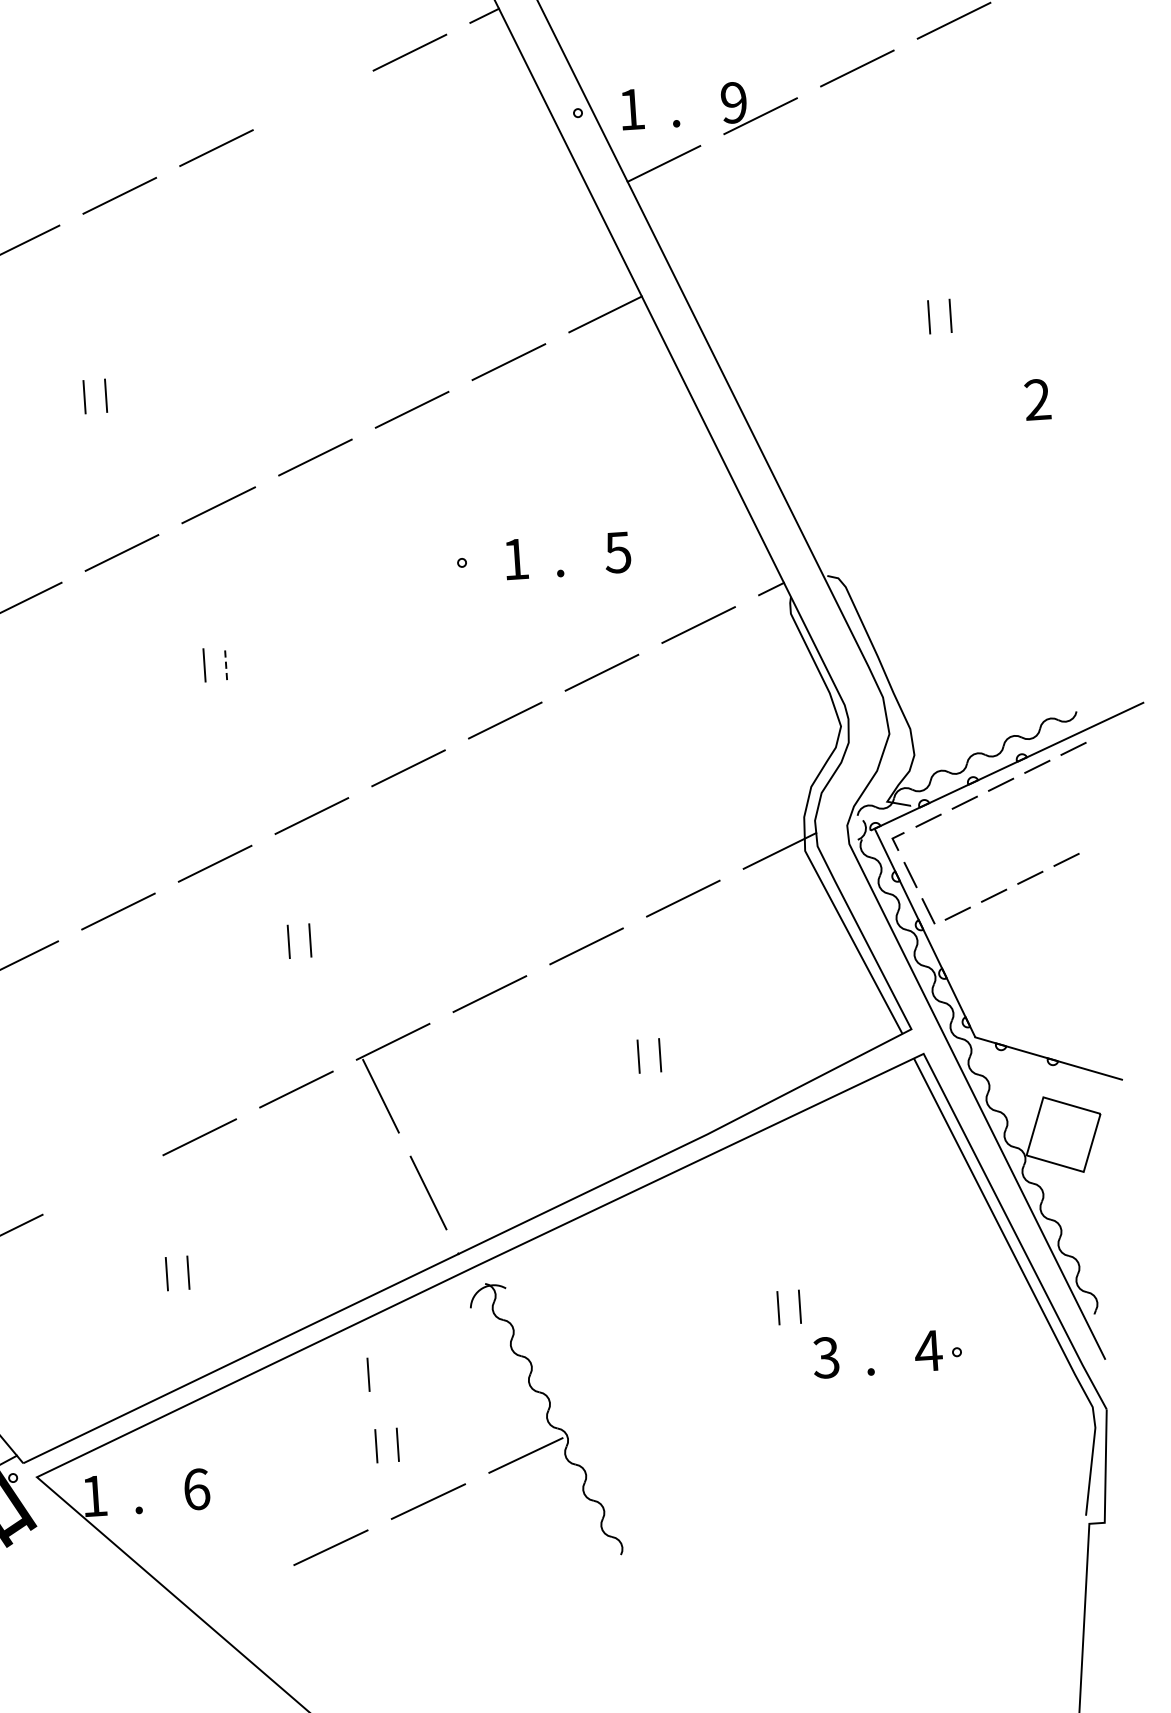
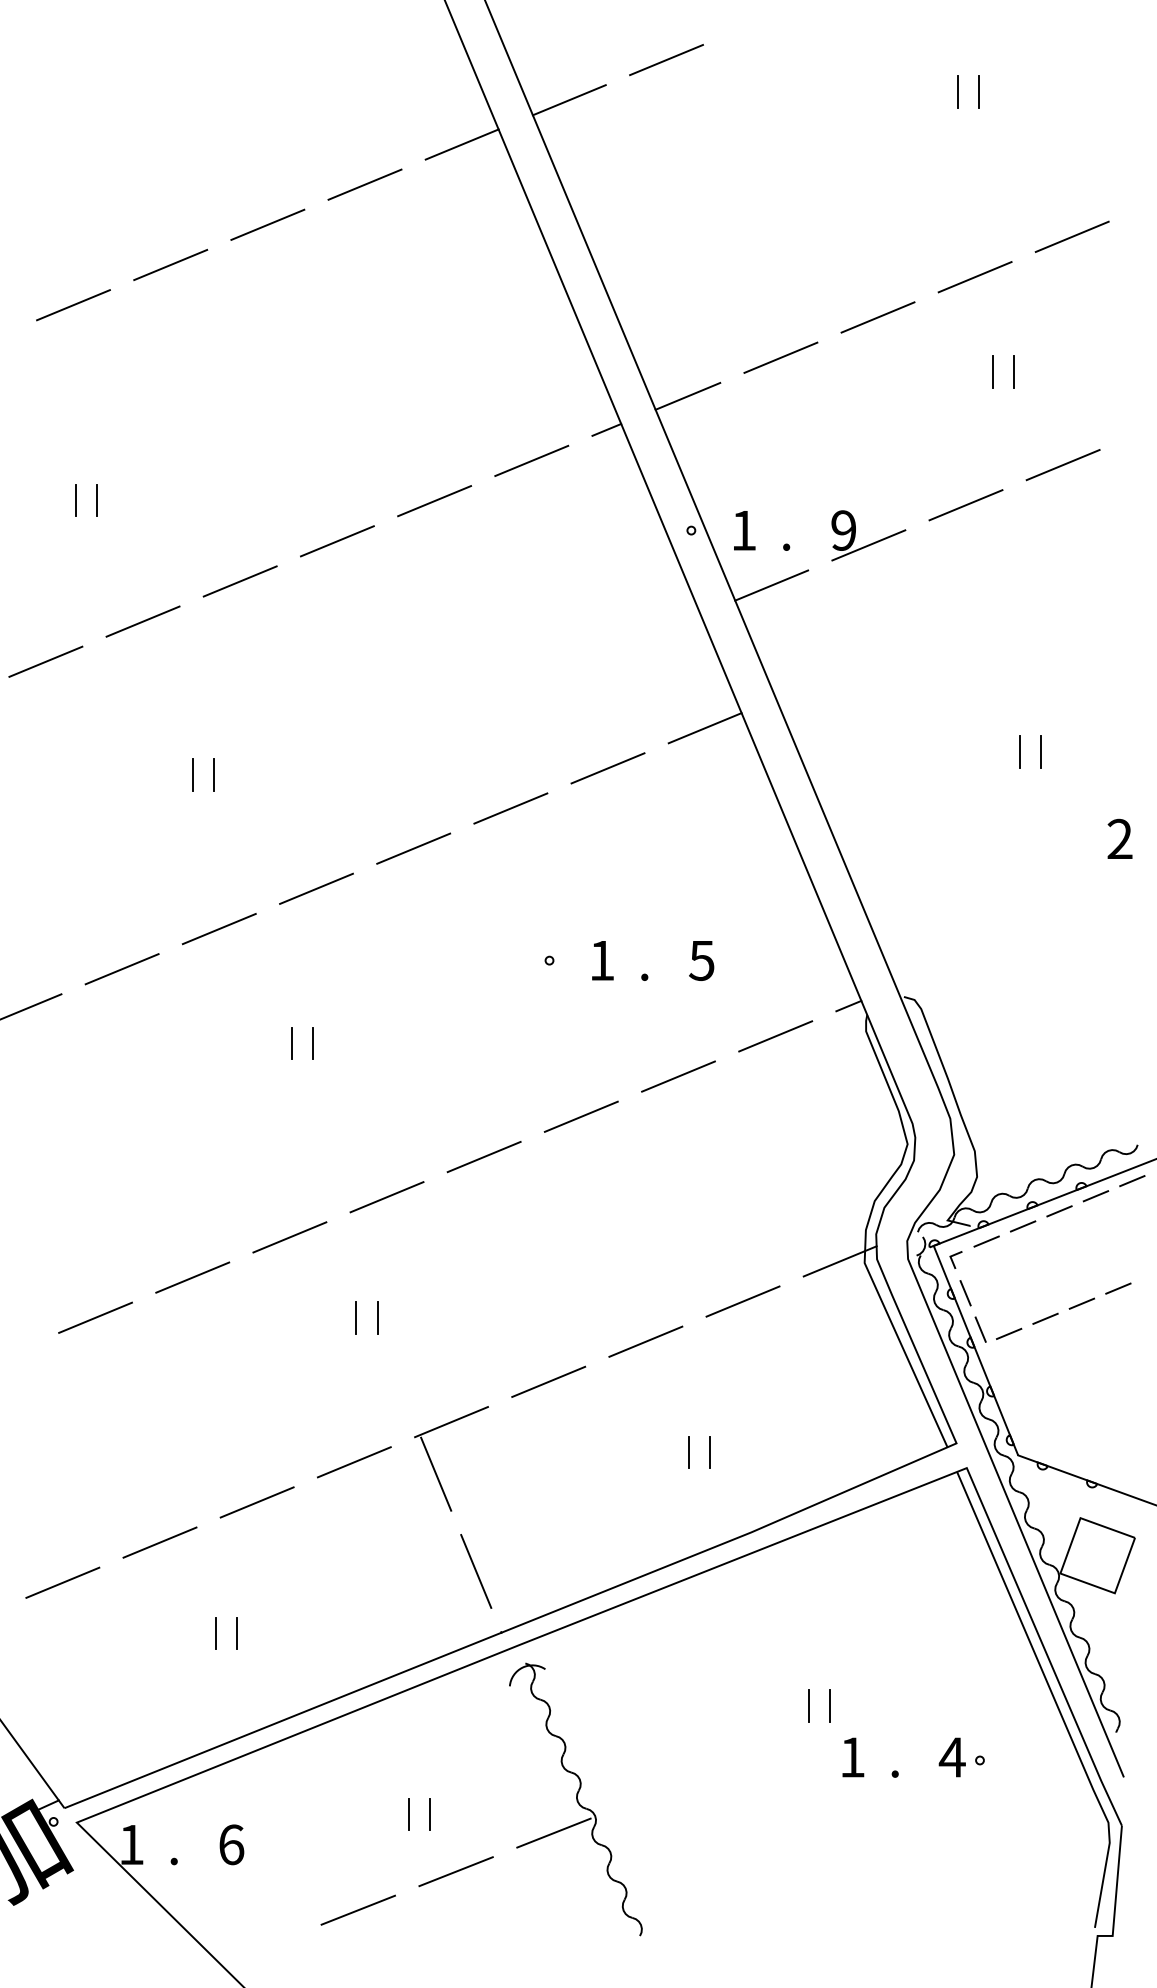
line: (313, 100) -> (434, 501), added
line: (226, 663) -> (313, 1043), dashed -> solid
line: (102, 1184) -> (159, 1542), added
text: (825, 1357) -> (851, 1757), 3 -> 1
line: (367, 1374) -> (405, 1744), removed

